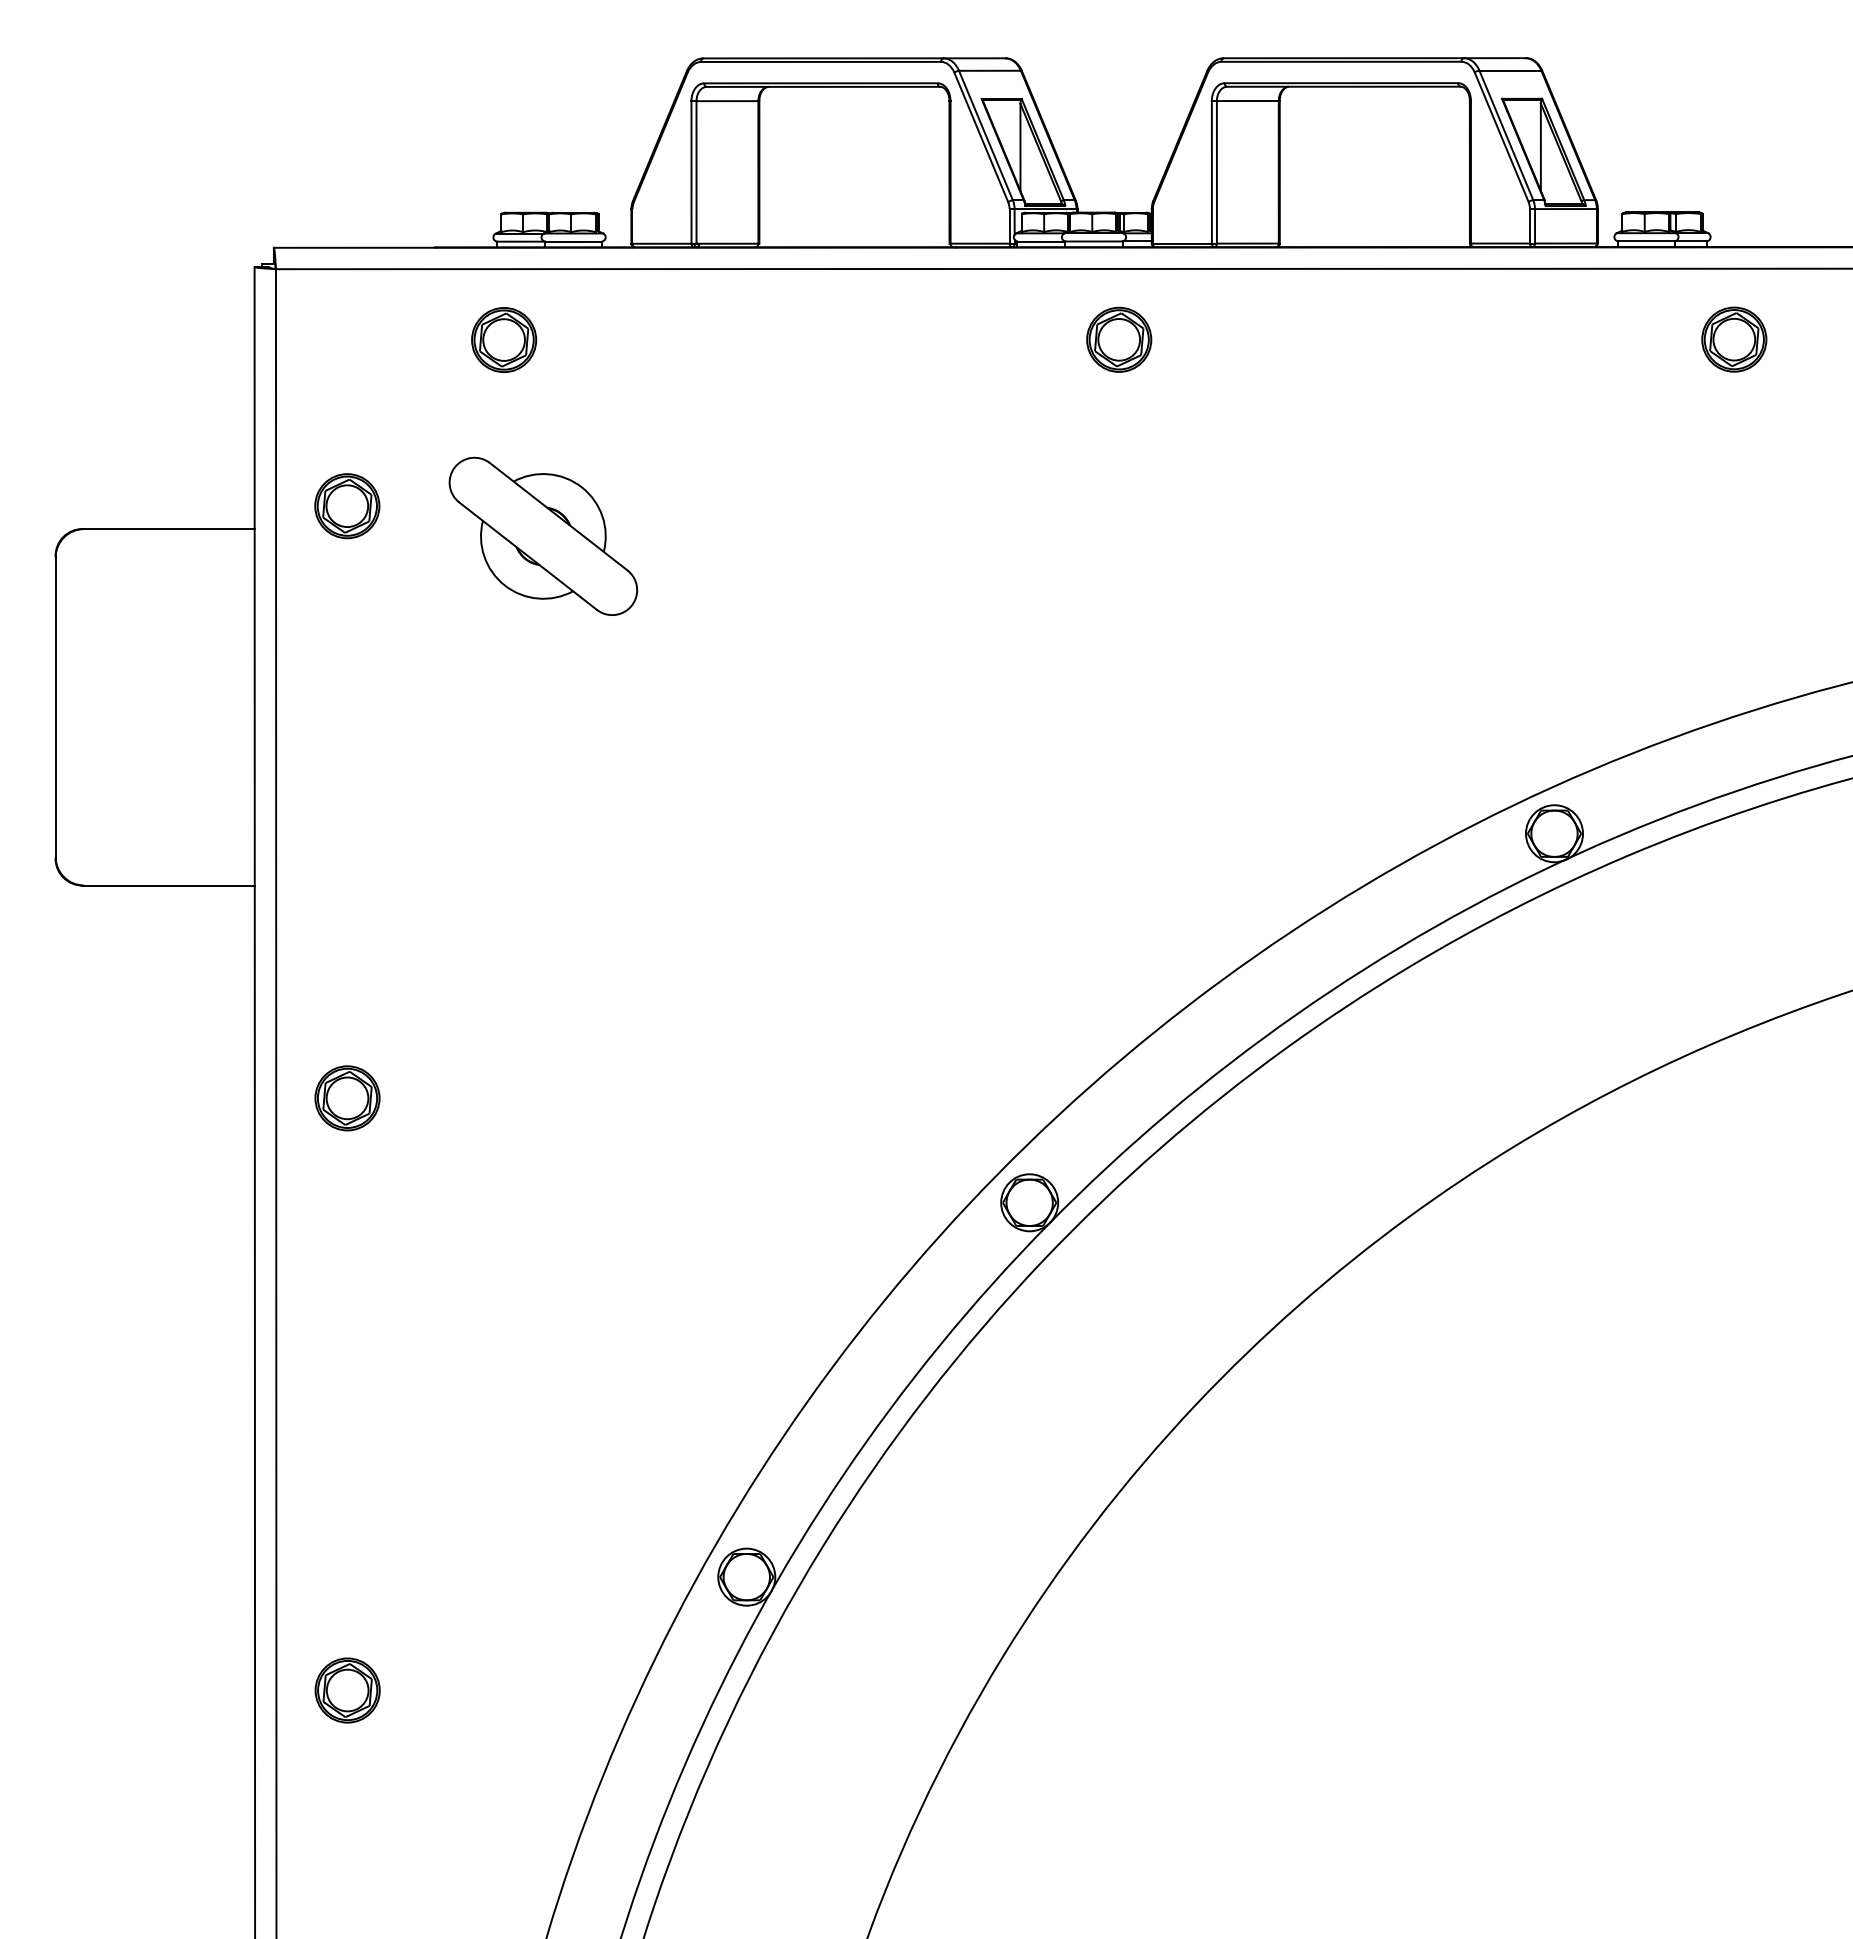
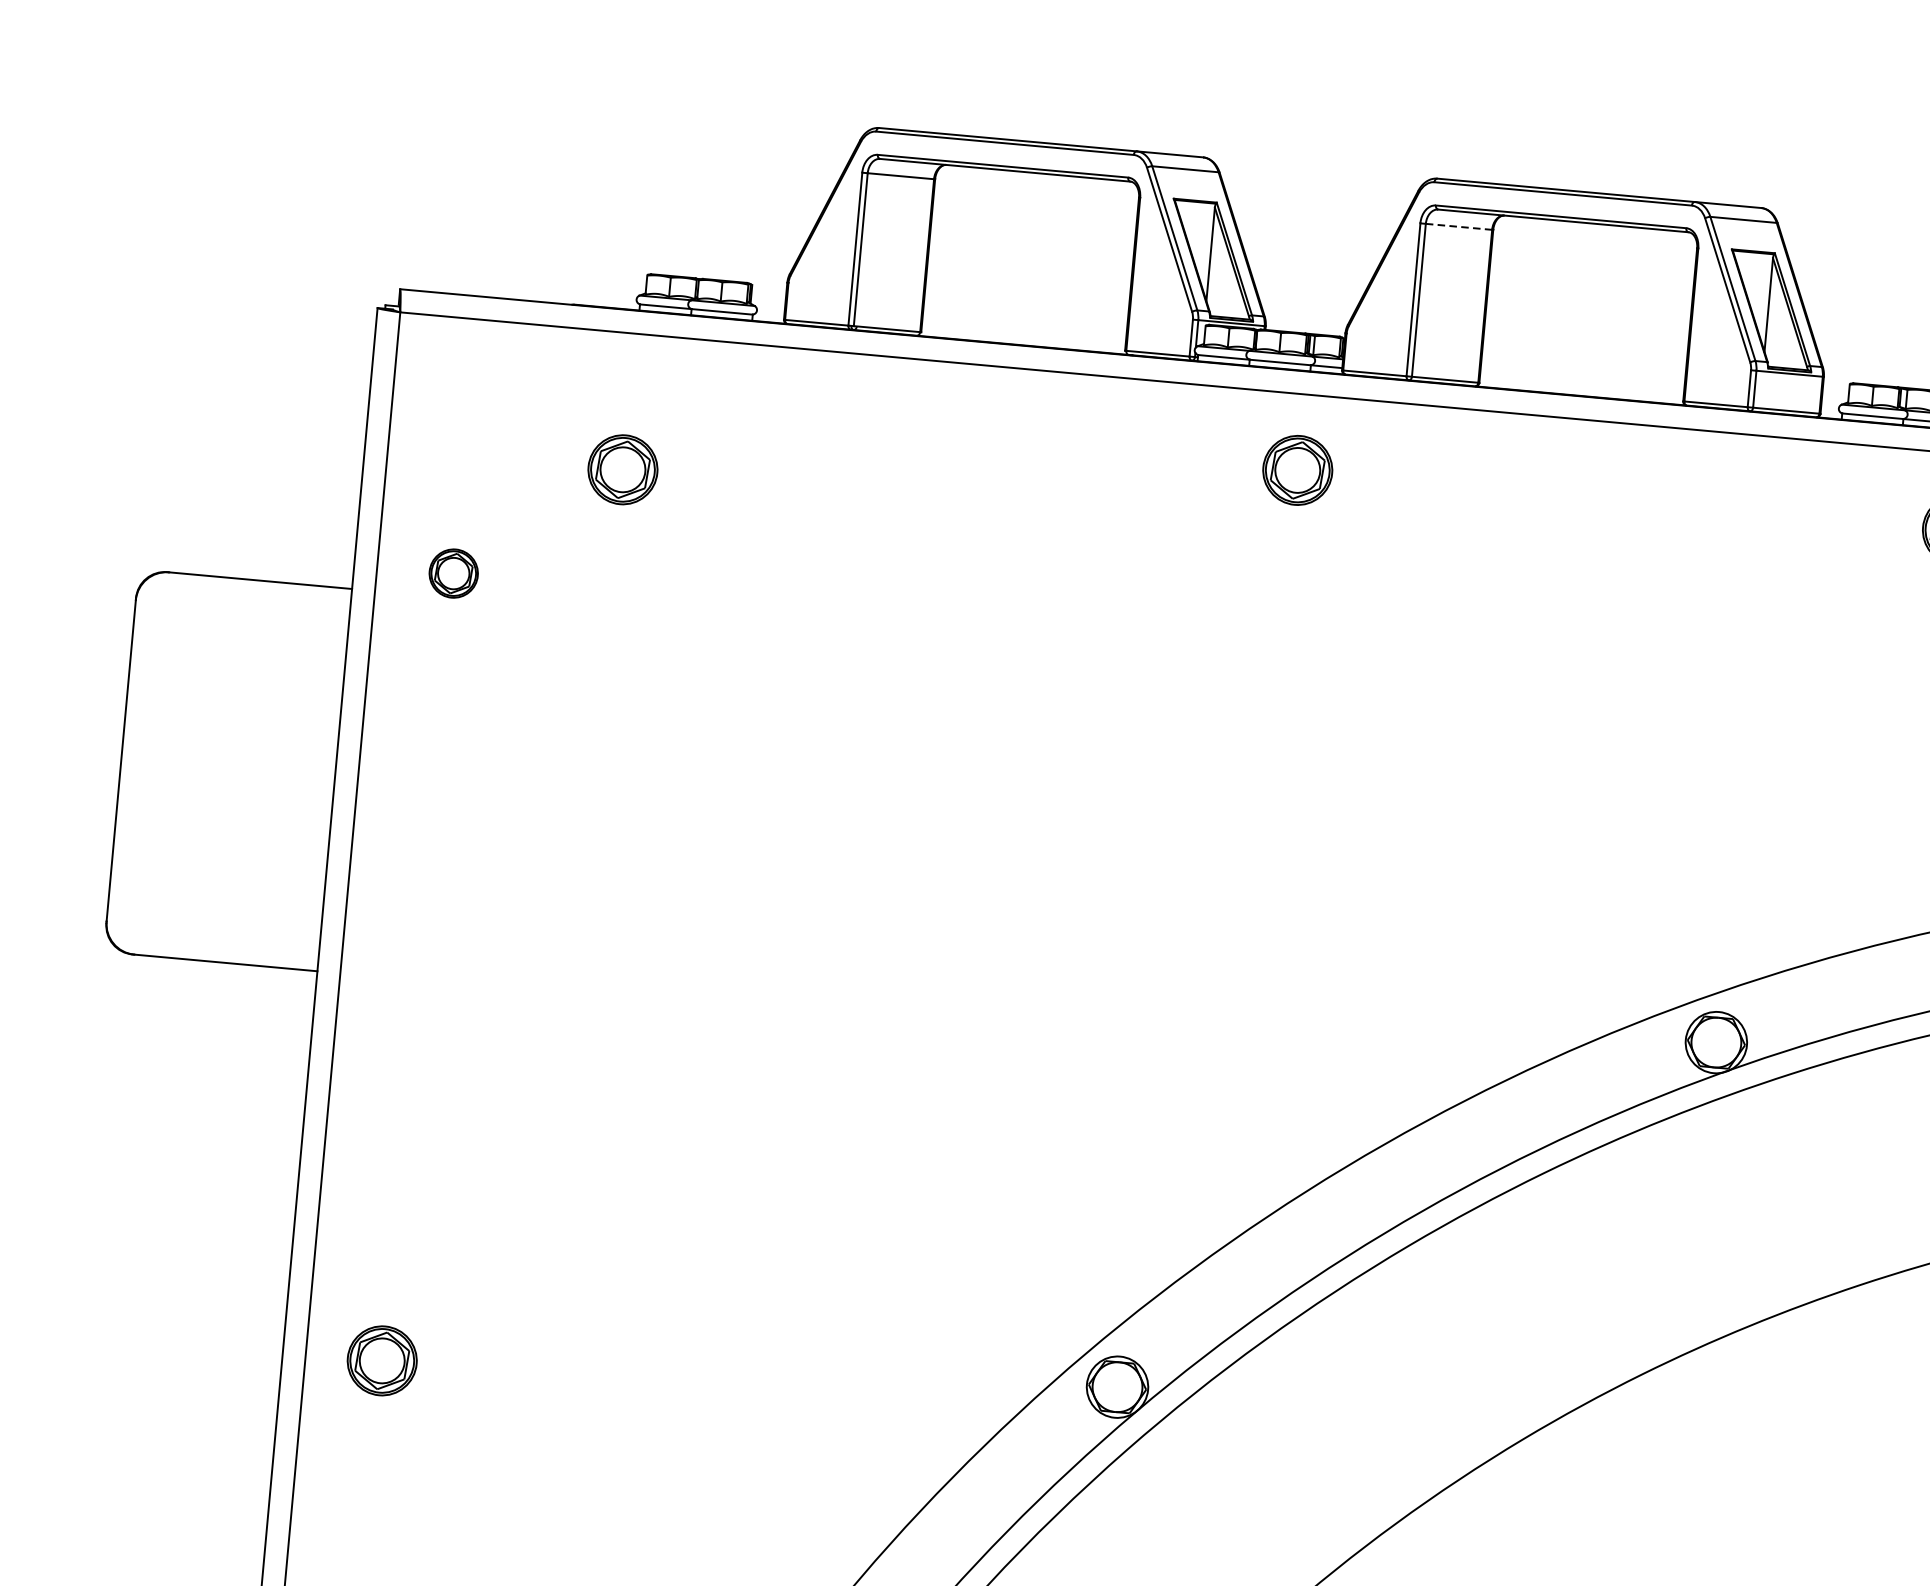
line: (1247, 101) -> (1458, 227), solid -> dashed
part: (504, 339) -> (623, 469), moved
part: (347, 506) -> (453, 573), size x0.7
part: (543, 535) -> (661, 624), removed
part: (347, 1098) -> (382, 1361), moved

